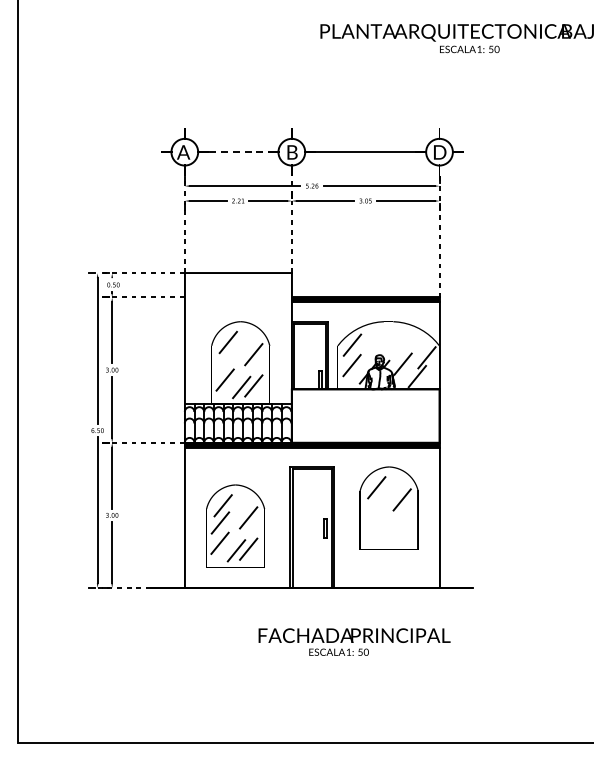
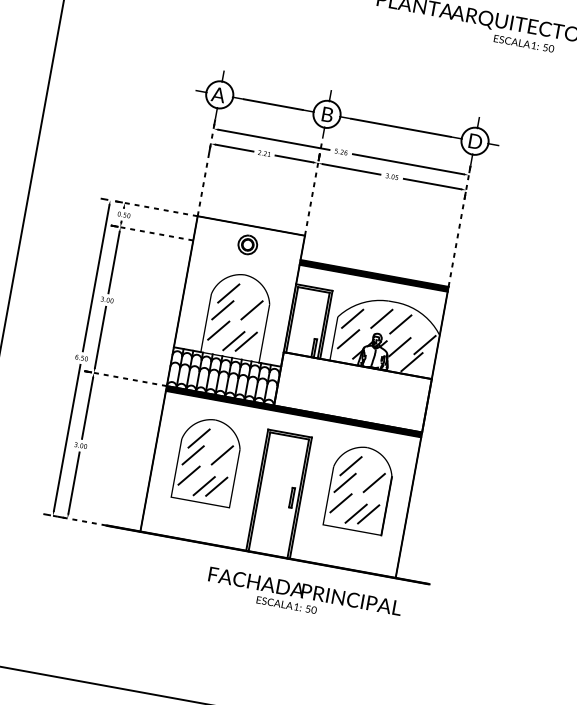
line: (238, 152) -> (273, 104), dashed -> solid
part: (238, 292) -> (248, 245), added
line: (380, 339) -> (381, 318), added
line: (399, 341) -> (400, 323), added
line: (225, 359) -> (222, 310), added
line: (373, 504) -> (344, 482), added
line: (373, 524) -> (341, 502), added
part: (235, 525) -> (207, 460), moved
line: (401, 530) -> (368, 513), added
line: (389, 532) -> (355, 513), added
text: (354, 641) -> (304, 597), moved

